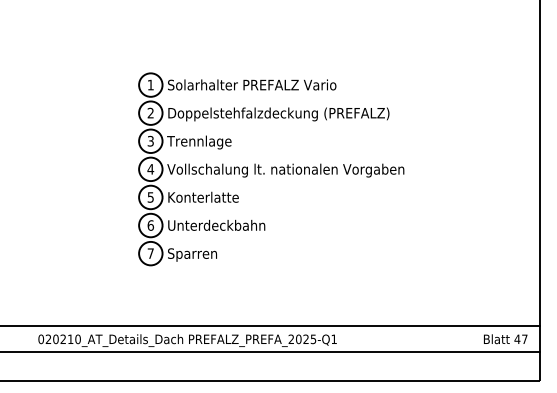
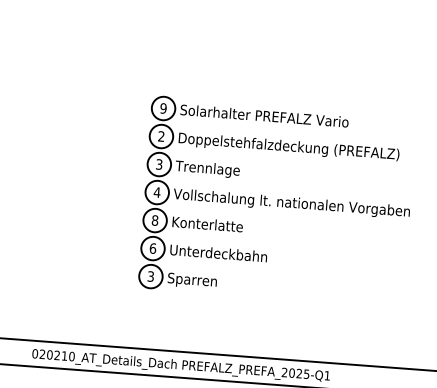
text: (150, 84) -> (163, 107), 1 -> 9
text: (150, 197) -> (154, 220), 5 -> 8
text: (150, 253) -> (150, 276), 7 -> 3

